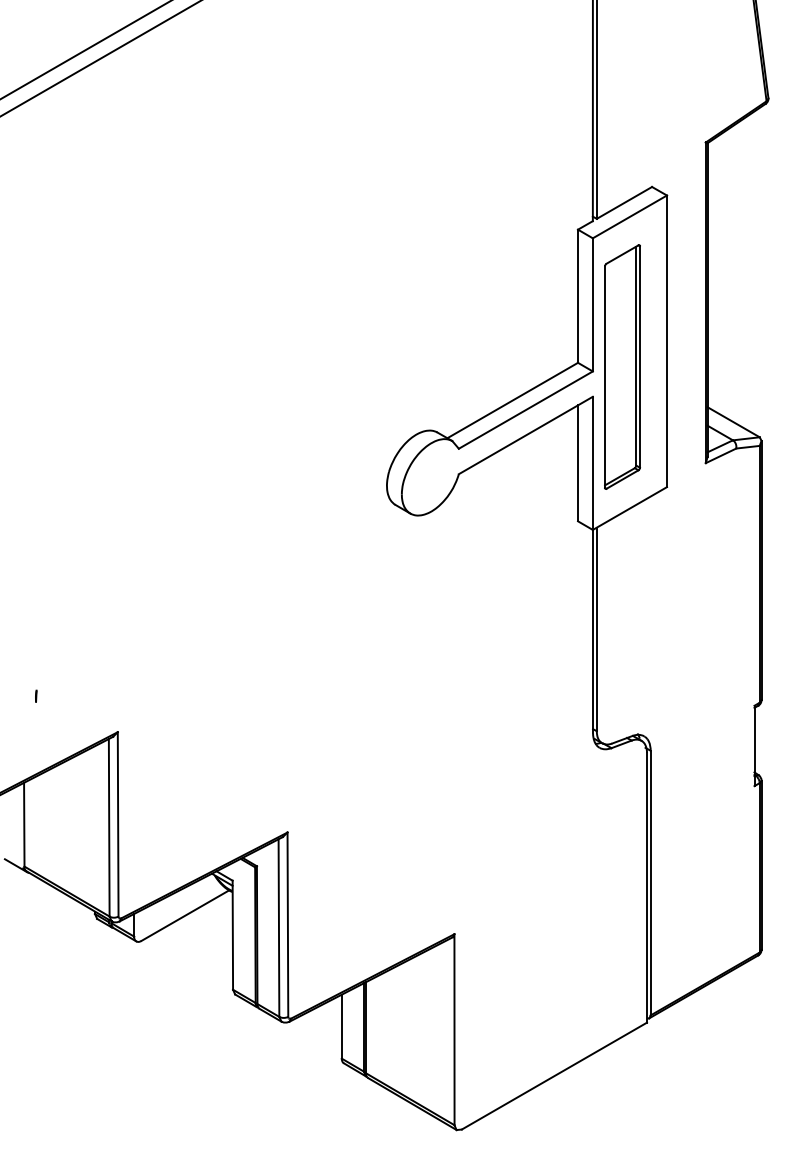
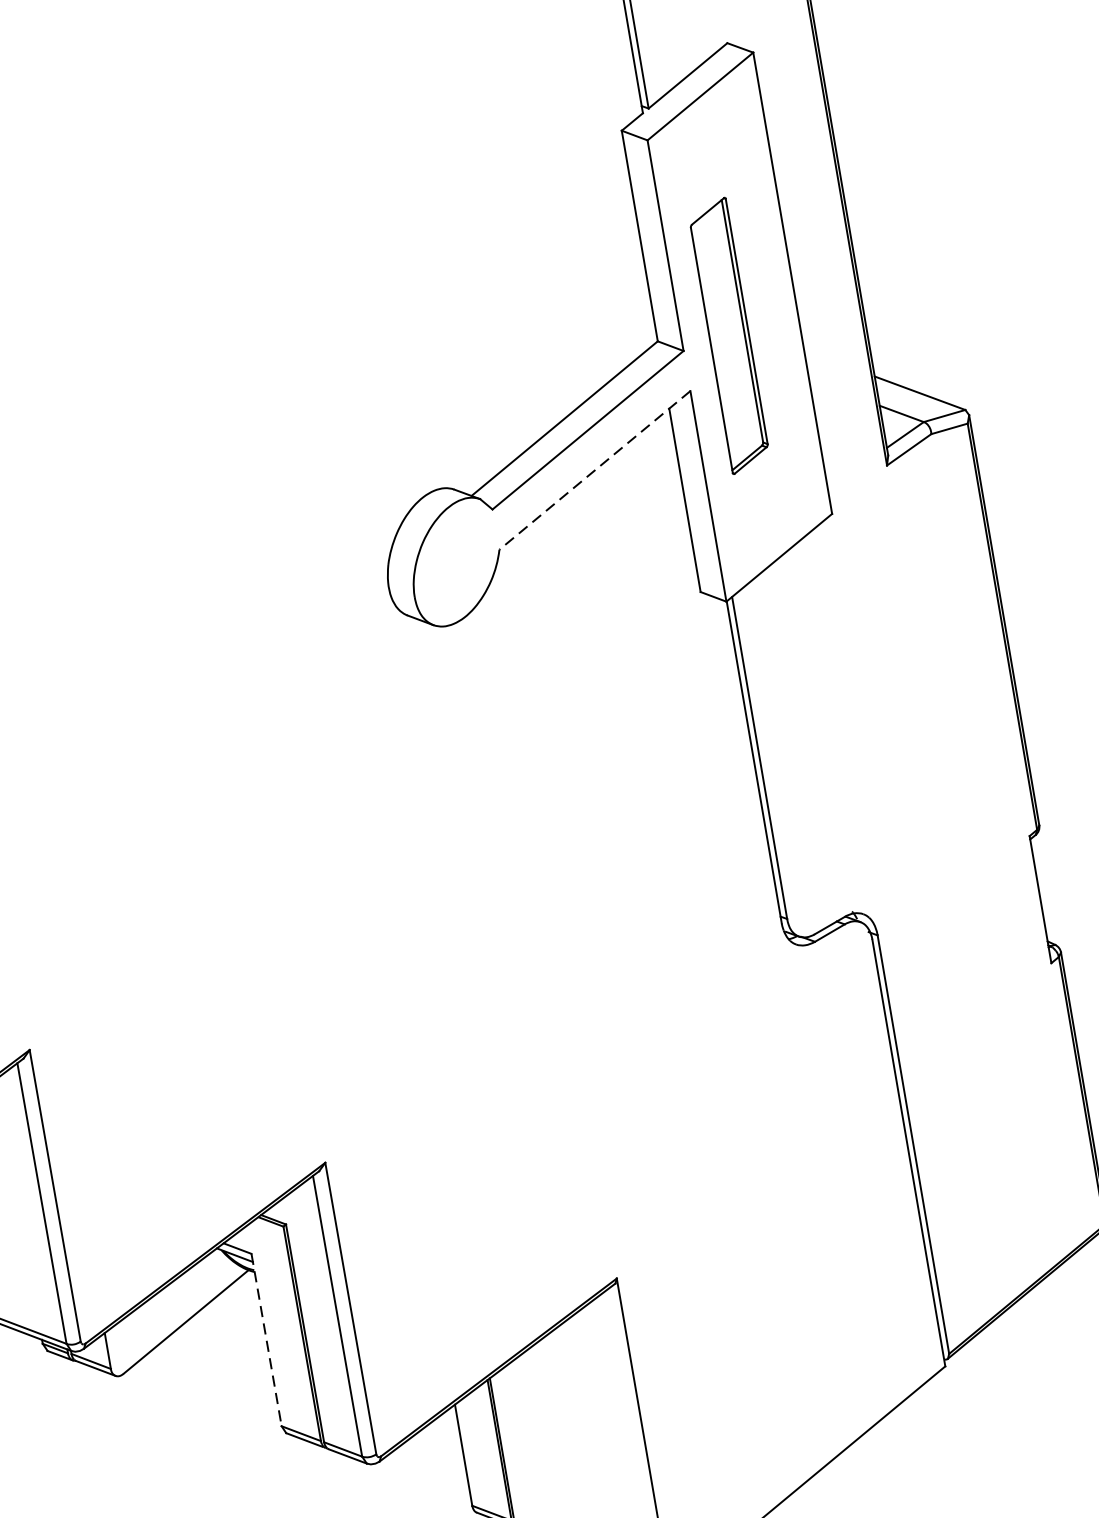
part: (622, 366) -> (729, 335), size x0.7
line: (525, 435) -> (594, 470), solid -> dashed
line: (232, 935) -> (266, 1340), solid -> dashed

